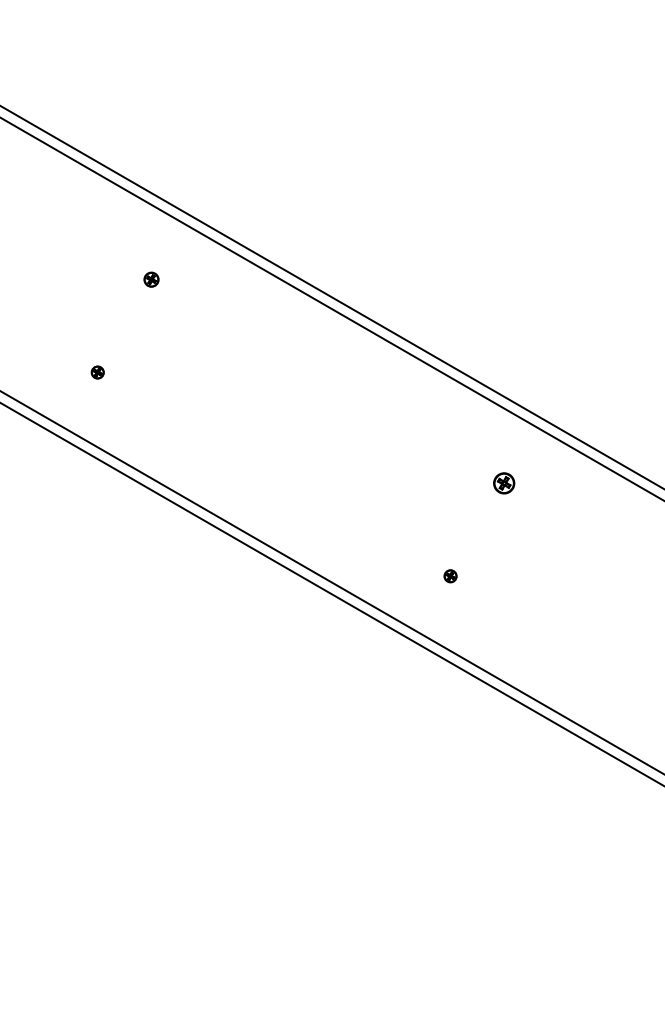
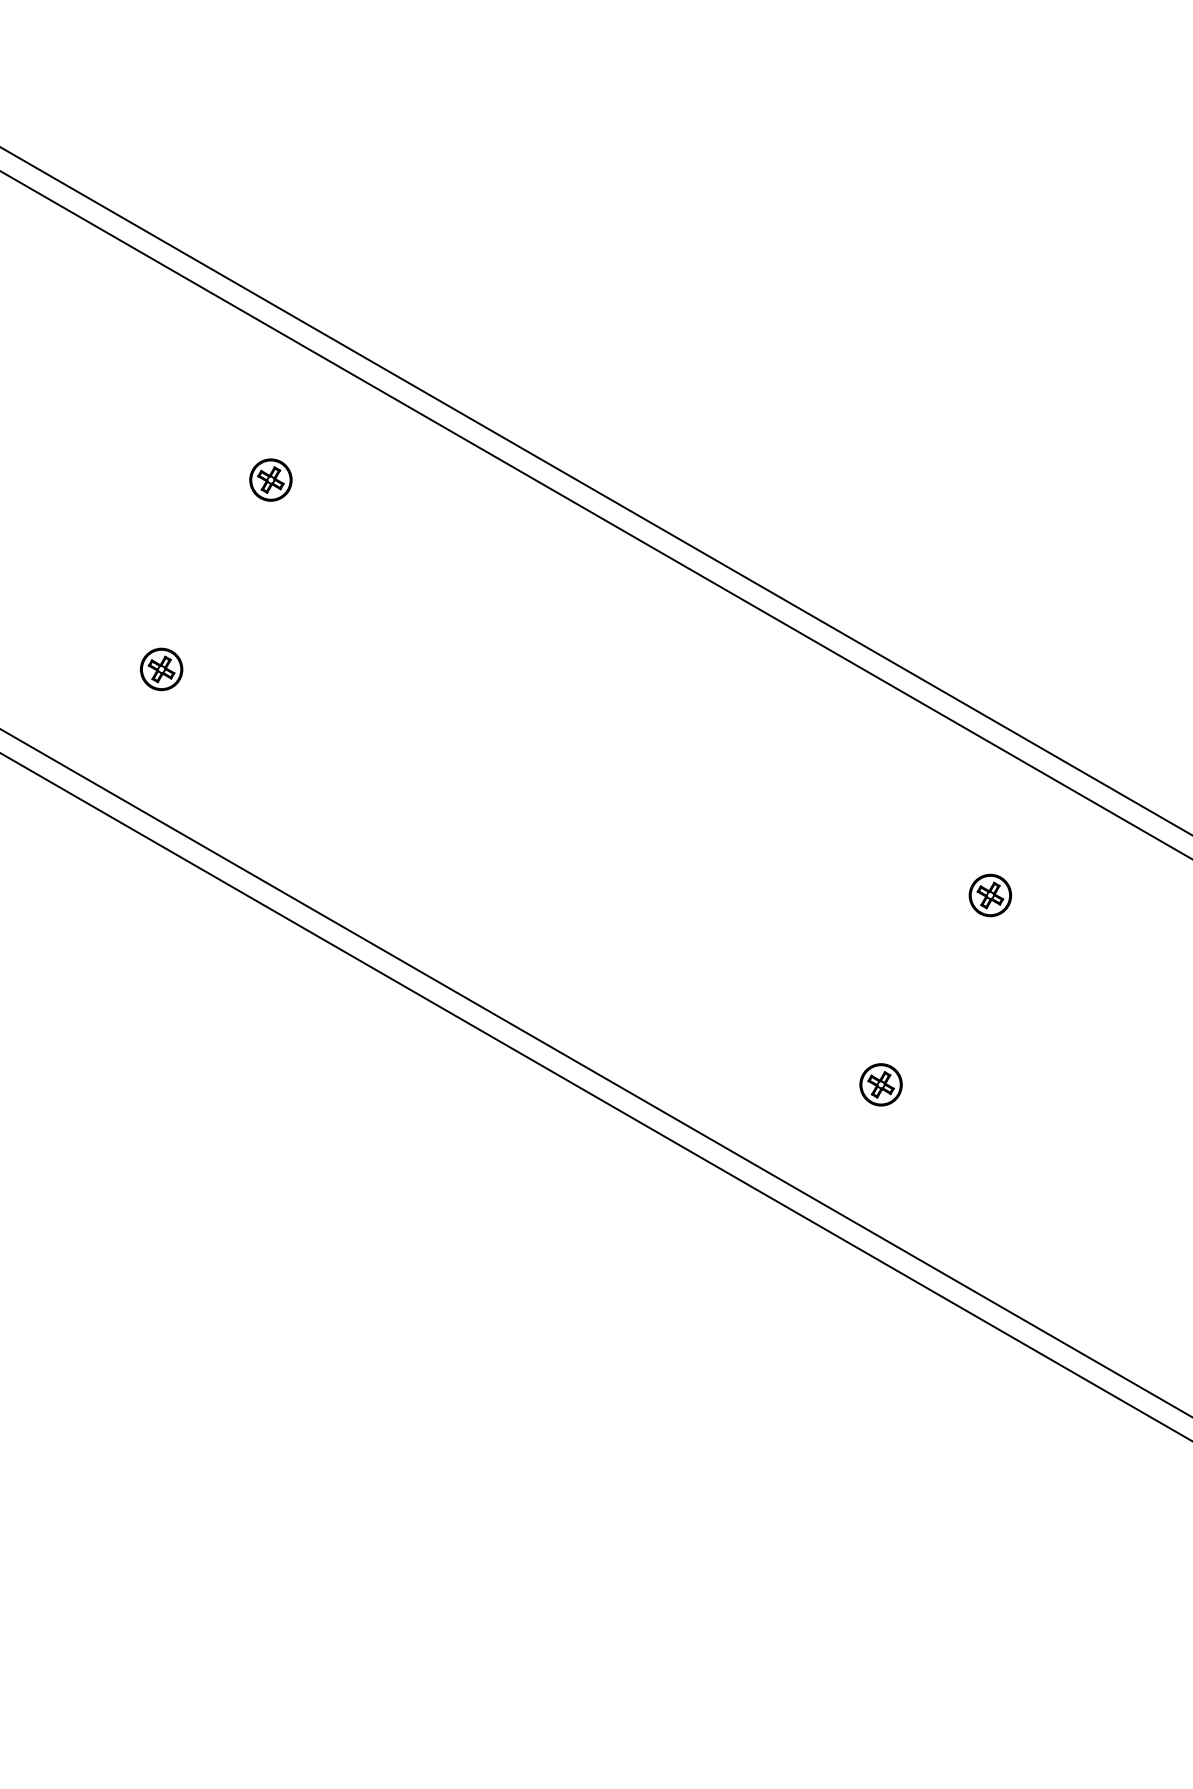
part: (151, 279) -> (270, 479), size x1.43
part: (97, 372) -> (160, 669), size x1.67
part: (450, 576) -> (880, 1085), size x1.67

